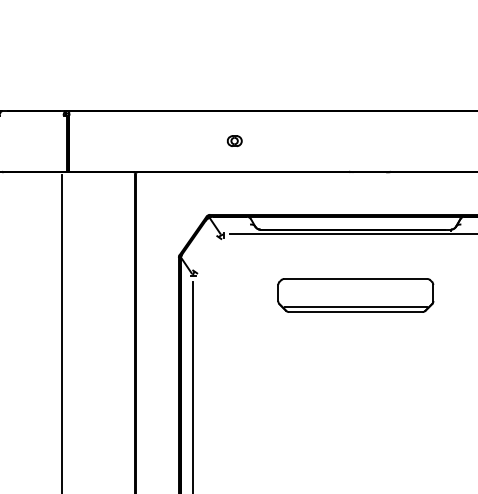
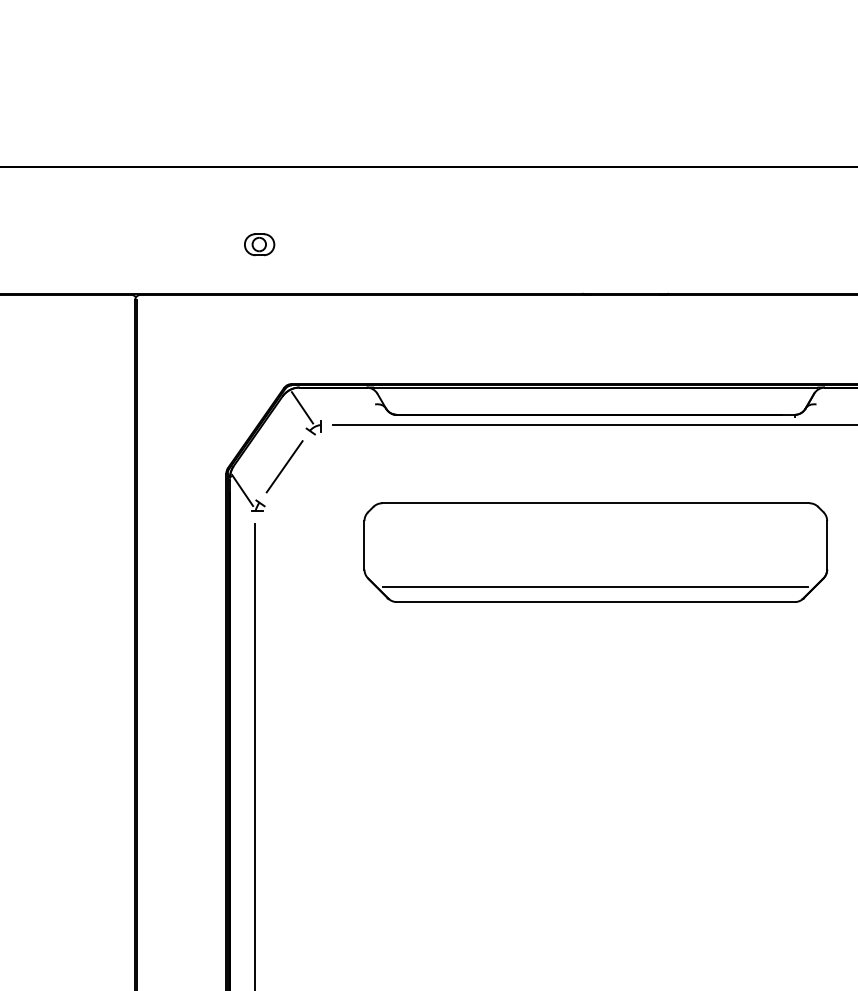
part: (234, 140) -> (259, 243), moved
line: (206, 254) -> (284, 466), added
part: (355, 295) -> (595, 552), size x1.43

